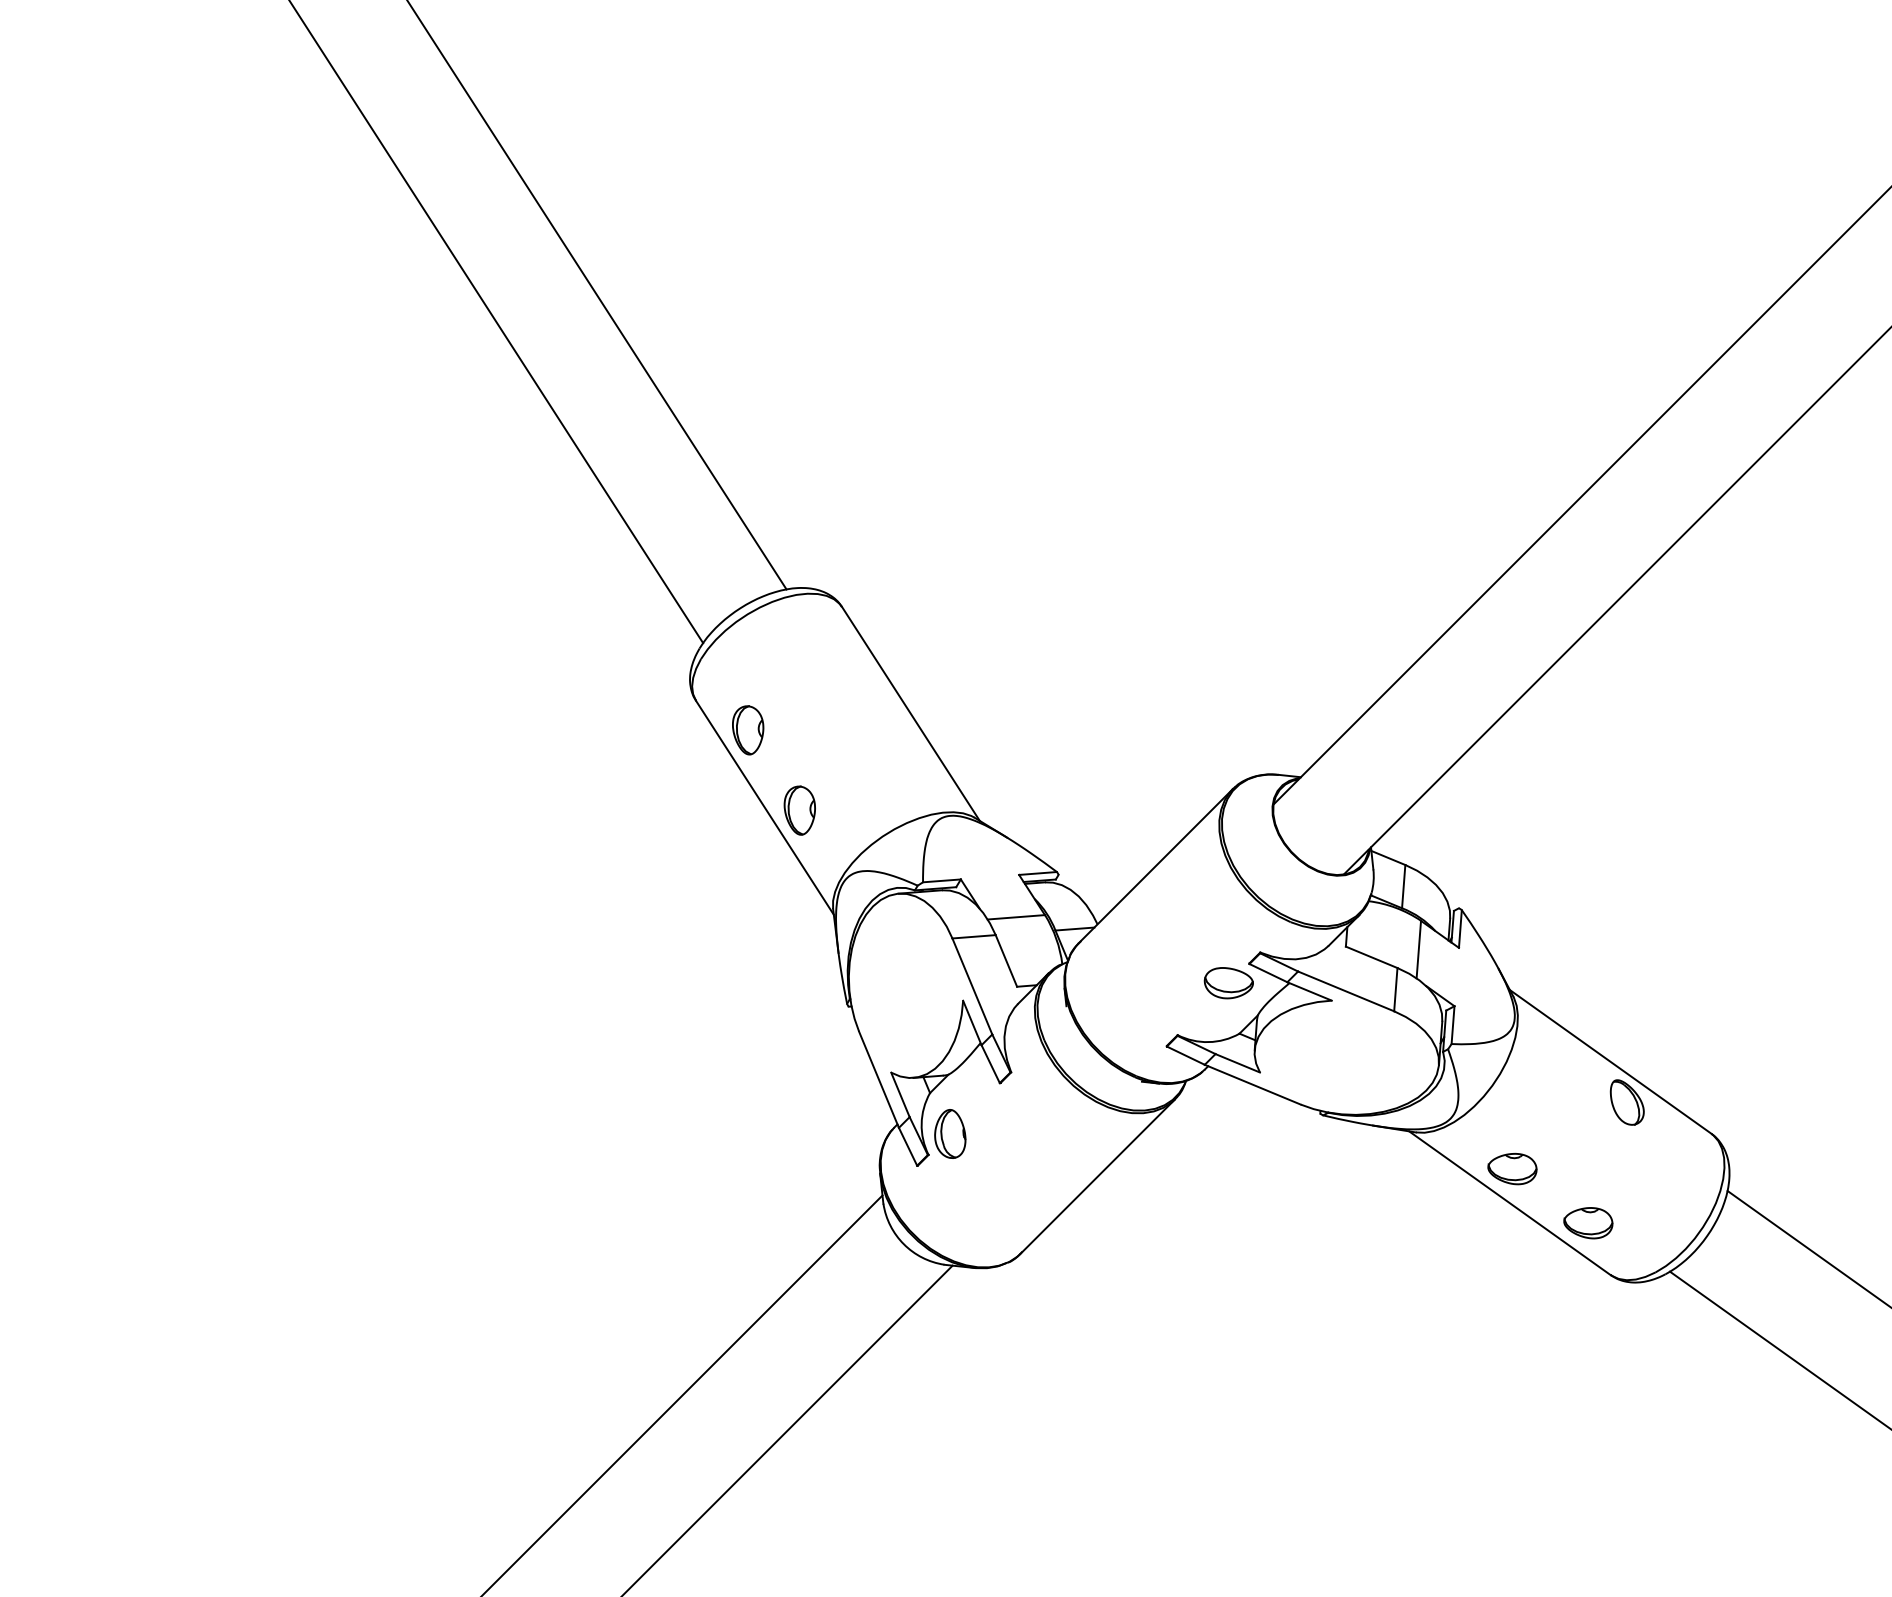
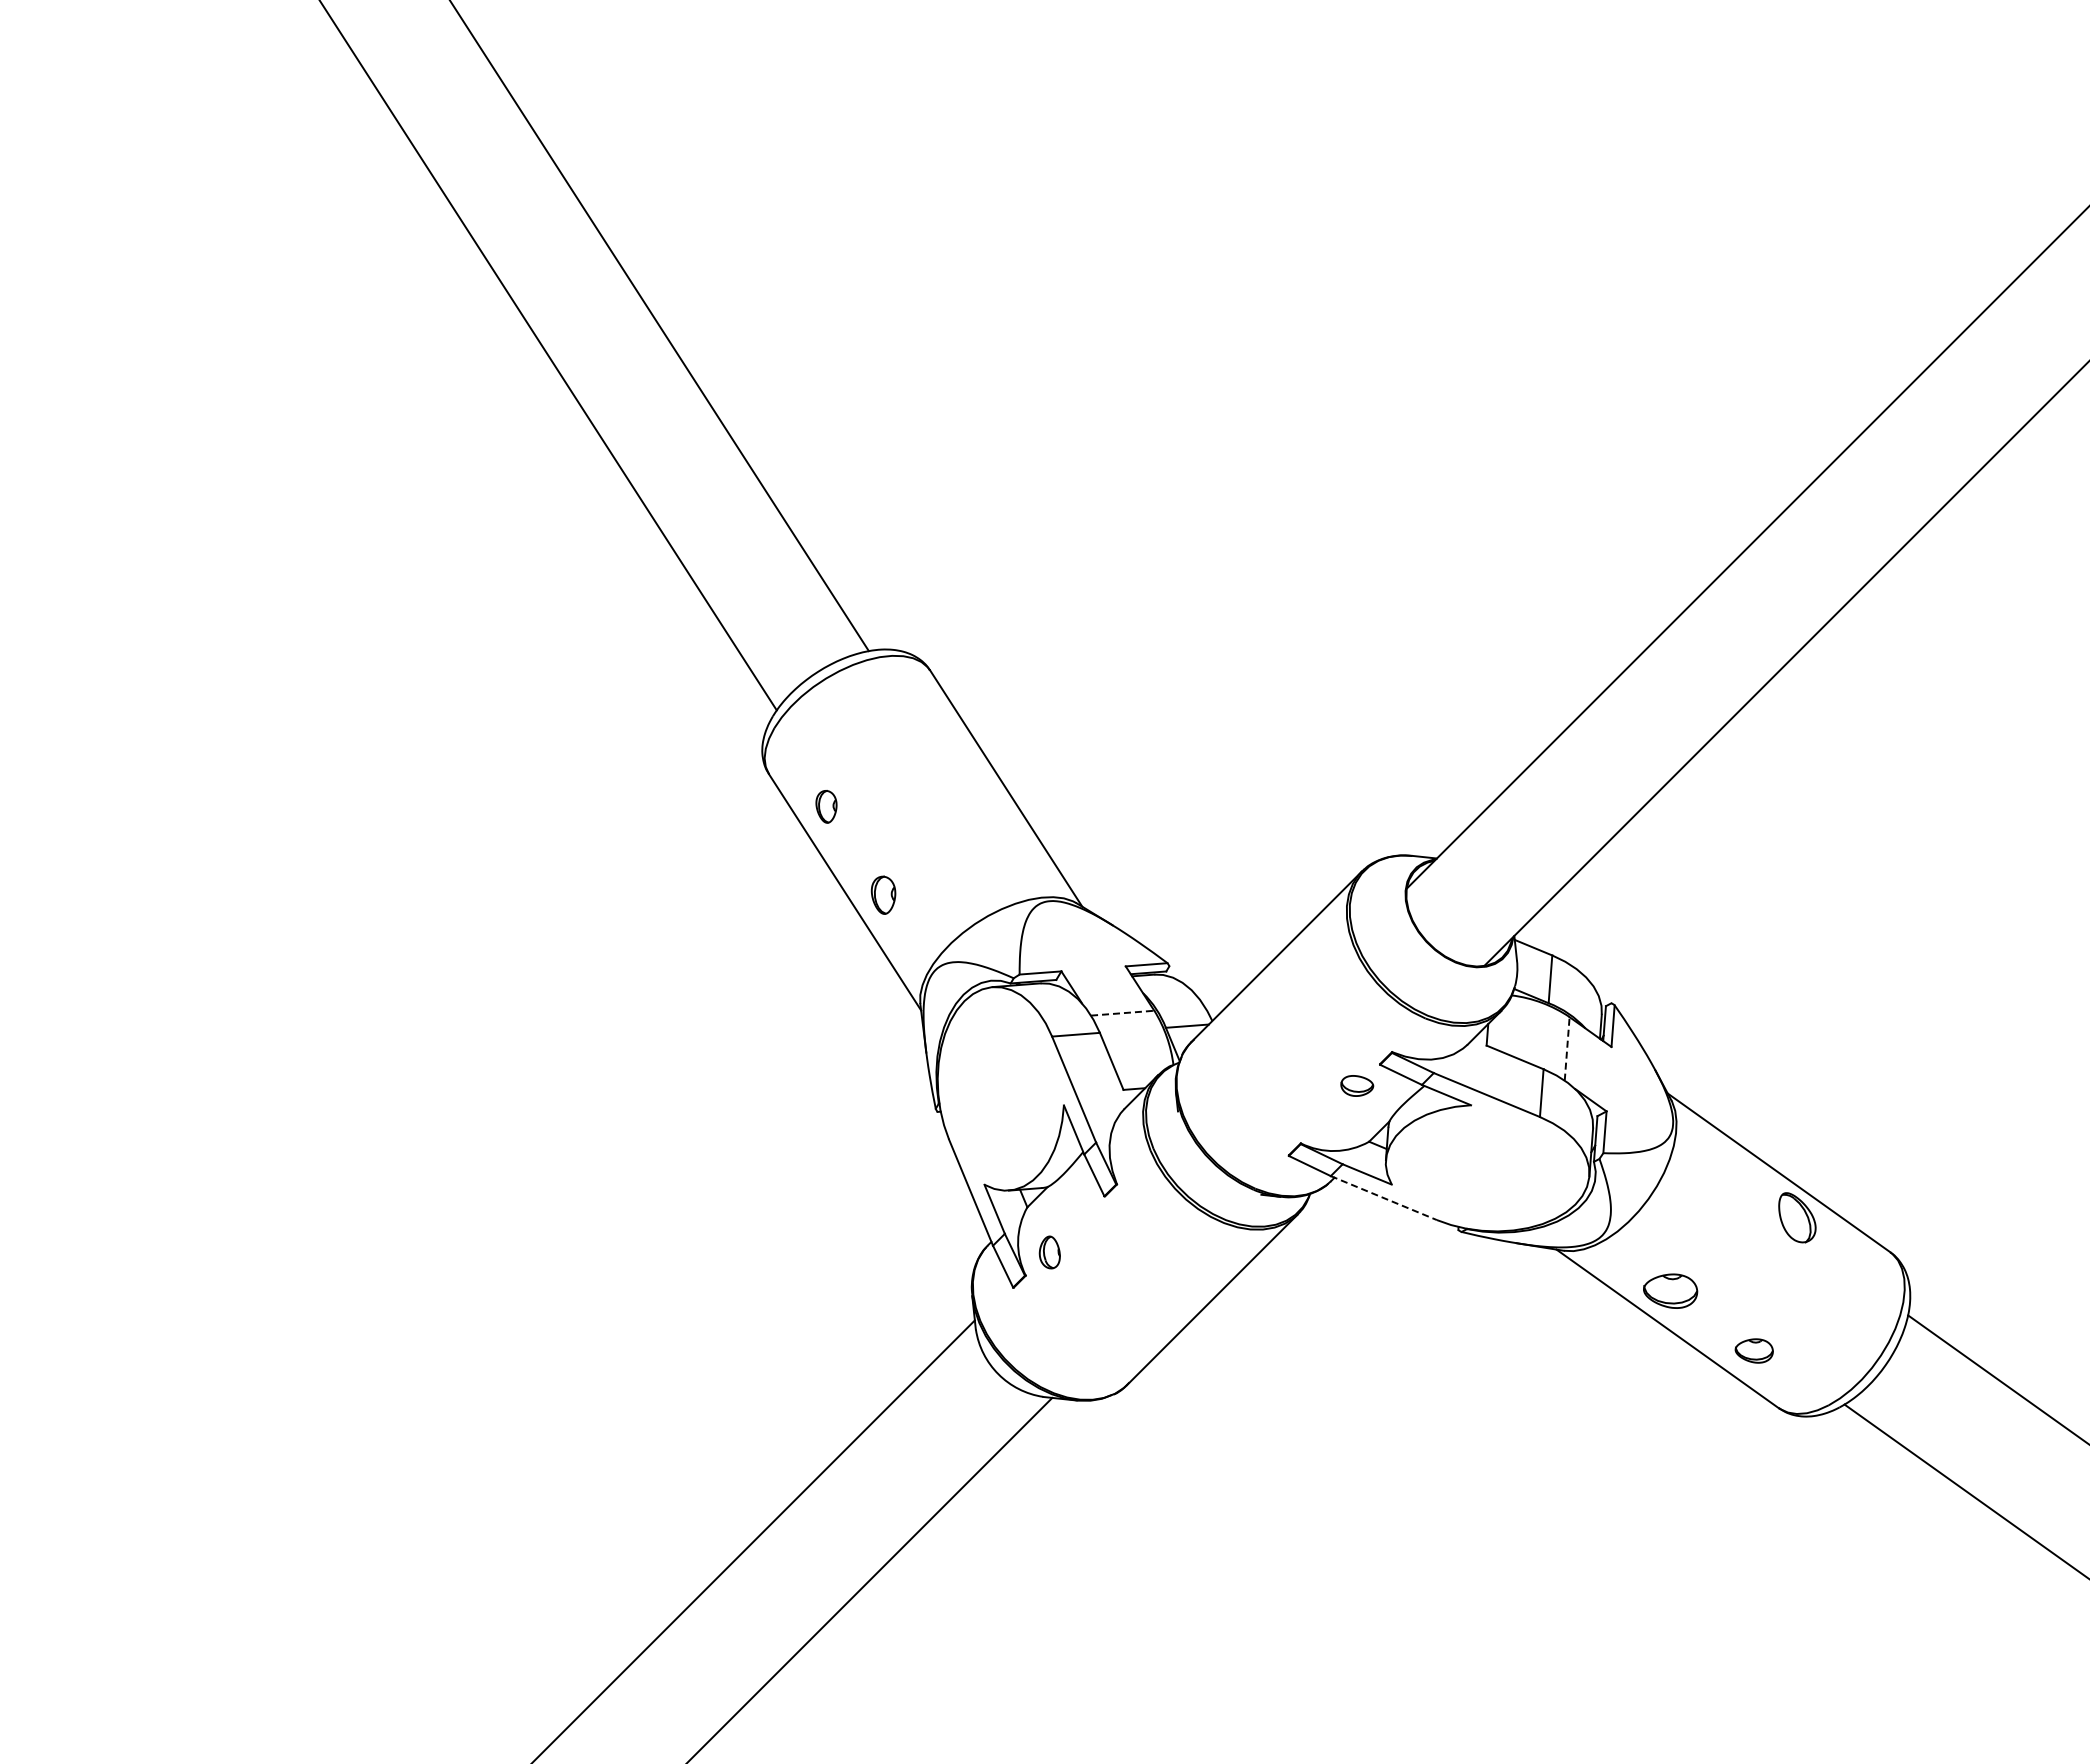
part: (748, 730) -> (826, 806), size x0.6
part: (799, 809) -> (883, 894), size x0.7
line: (1016, 917) -> (1122, 1013), solid -> dashed
line: (1419, 949) -> (1567, 1048), solid -> dashed
part: (1228, 982) -> (1356, 1085), size x0.6
line: (1253, 1085) -> (1384, 1198), solid -> dashed
part: (950, 1133) -> (1049, 1252), size x0.6
part: (1587, 1222) -> (1753, 1350), size x0.7

